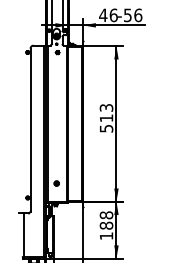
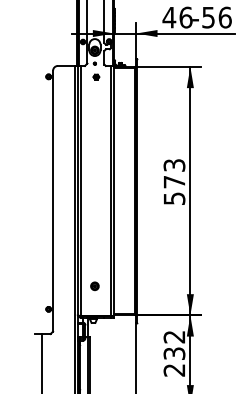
text: (106, 118) -> (174, 182), 513 -> 573
text: (106, 225) -> (174, 353), 188 -> 232

